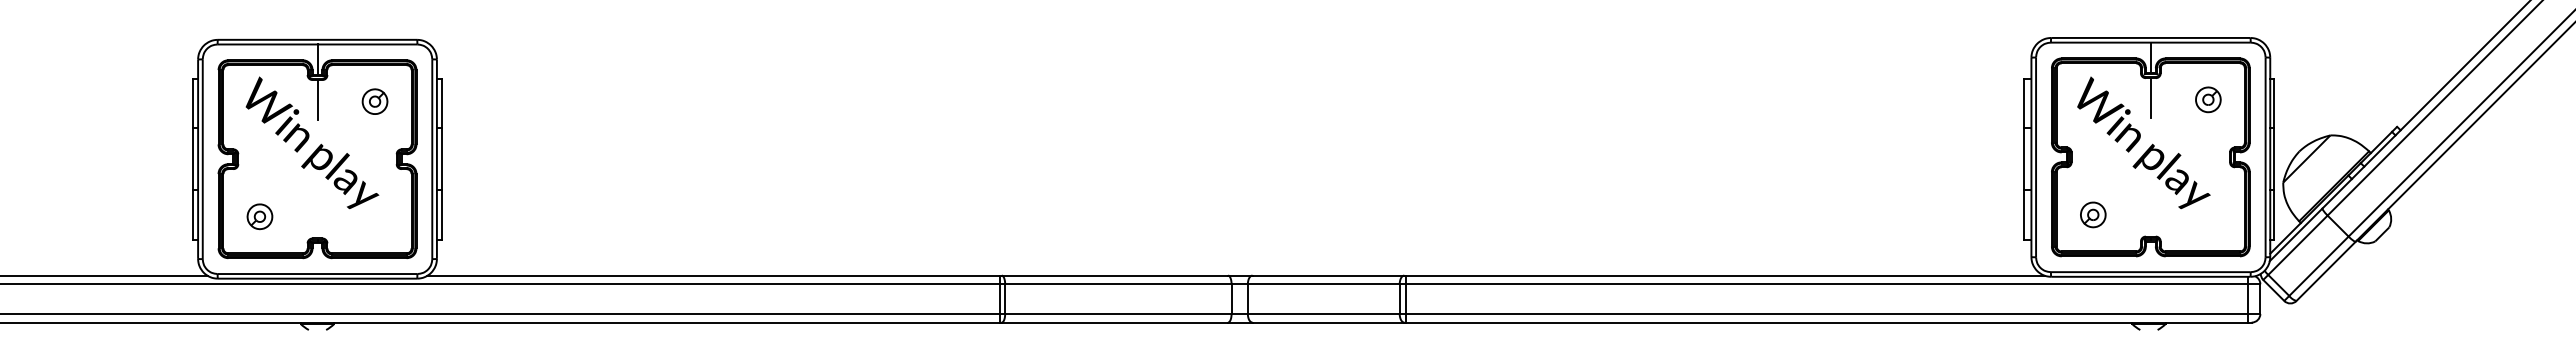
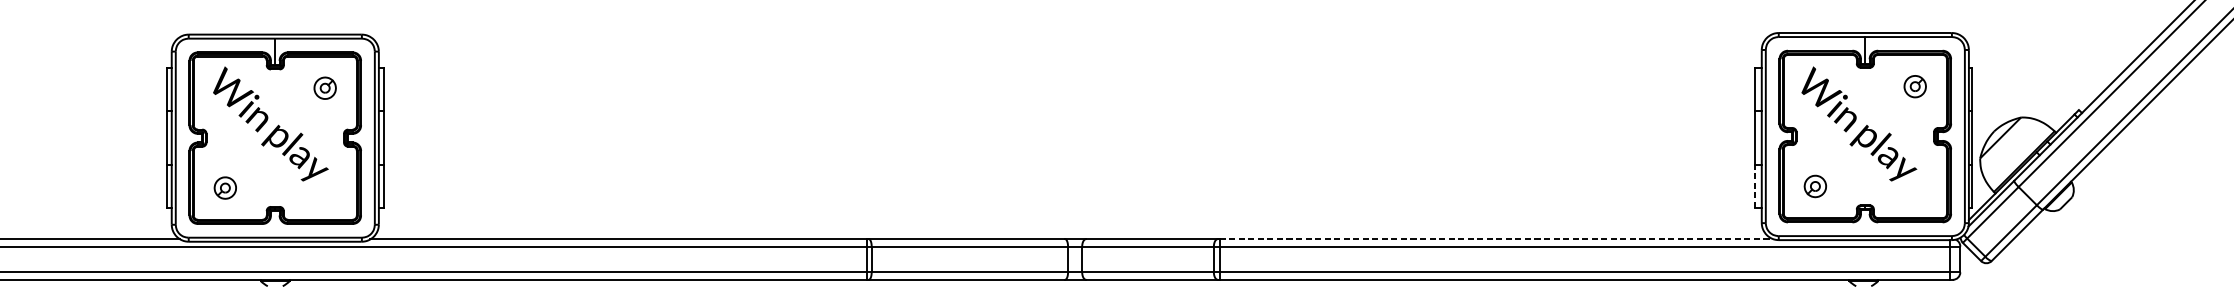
line: (2150, 97) -> (1865, 84), removed
line: (317, 99) -> (275, 86), removed
line: (2024, 214) -> (1755, 186), solid -> dashed
line: (1725, 275) -> (1496, 239), solid -> dashed

